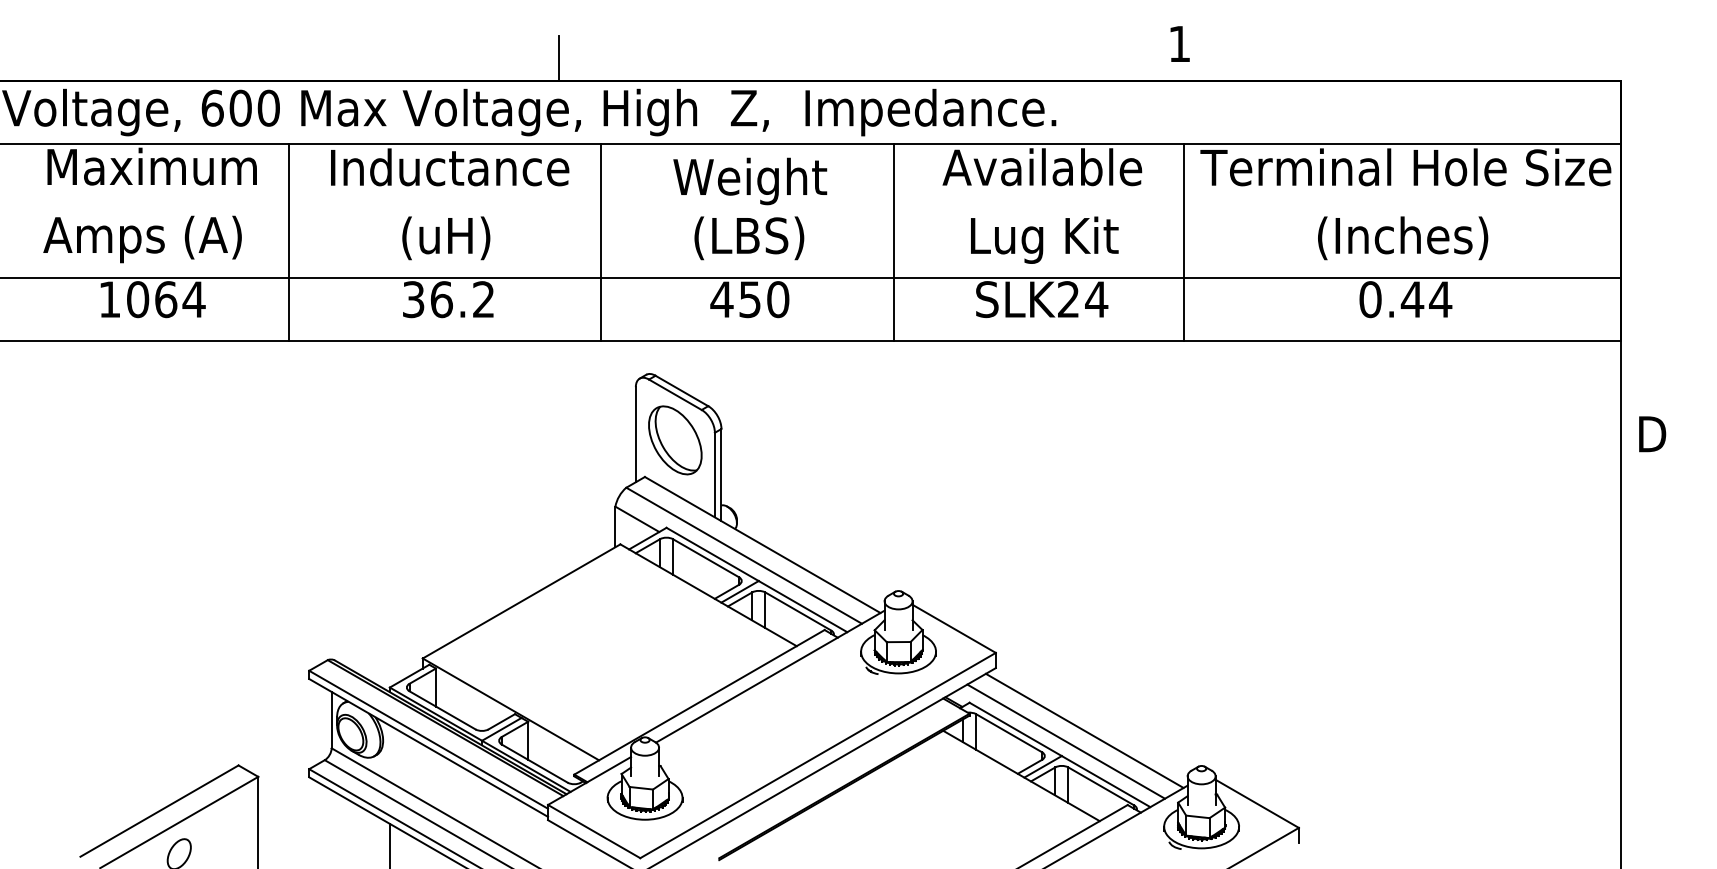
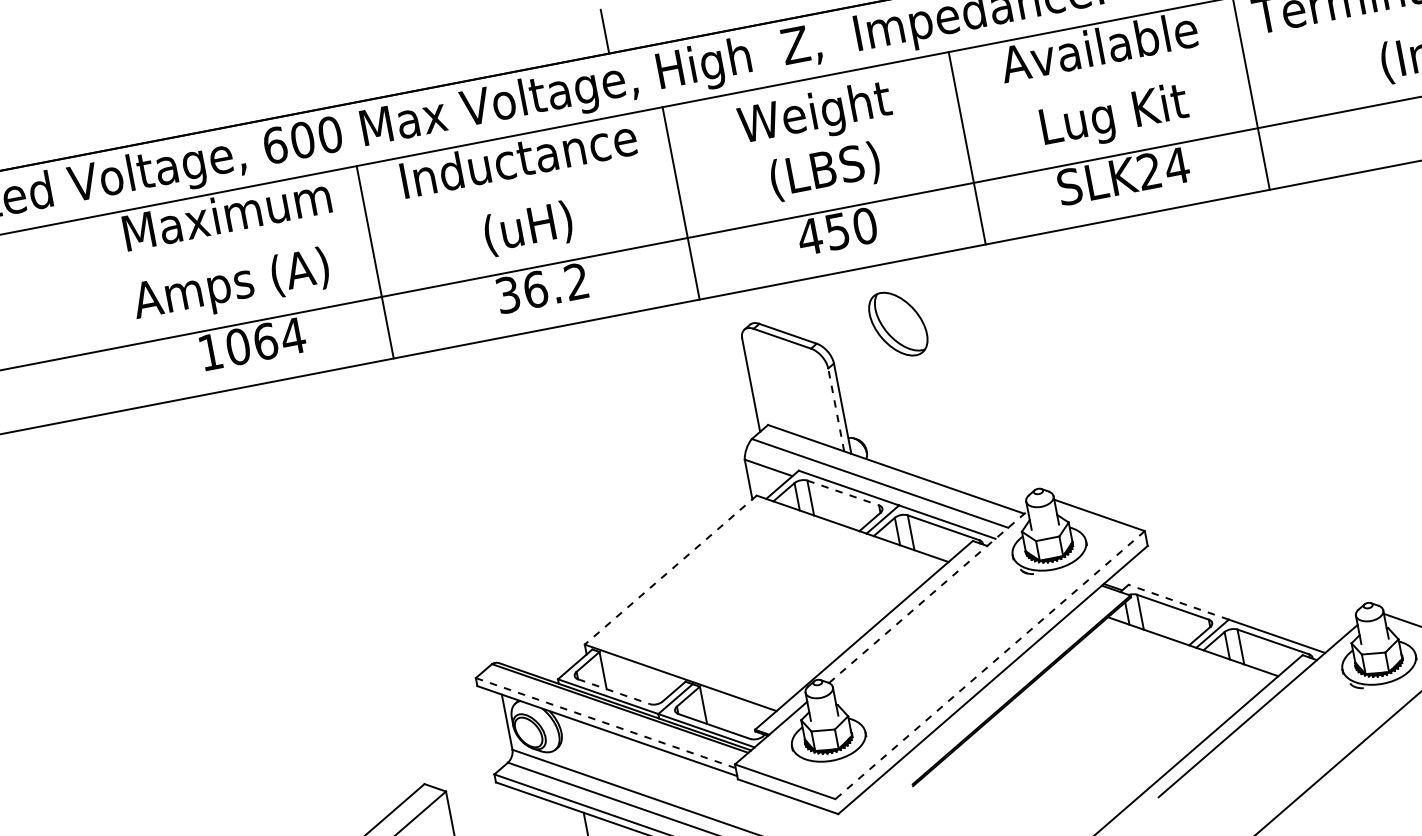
part: (675, 440) -> (898, 324), moved
line: (714, 474) -> (835, 409), solid -> dashed
line: (706, 558) -> (843, 493), solid -> dashed
line: (521, 601) -> (670, 570), solid -> dashed
line: (770, 676) -> (928, 596), solid -> dashed
line: (443, 710) -> (614, 691), solid -> dashed
line: (1015, 729) -> (1178, 602), solid -> dashed
line: (1084, 730) -> (1246, 590), removed
line: (428, 739) -> (605, 722), solid -> dashed
line: (1065, 741) -> (1229, 604), removed
line: (817, 755) -> (989, 665), solid -> dashed

